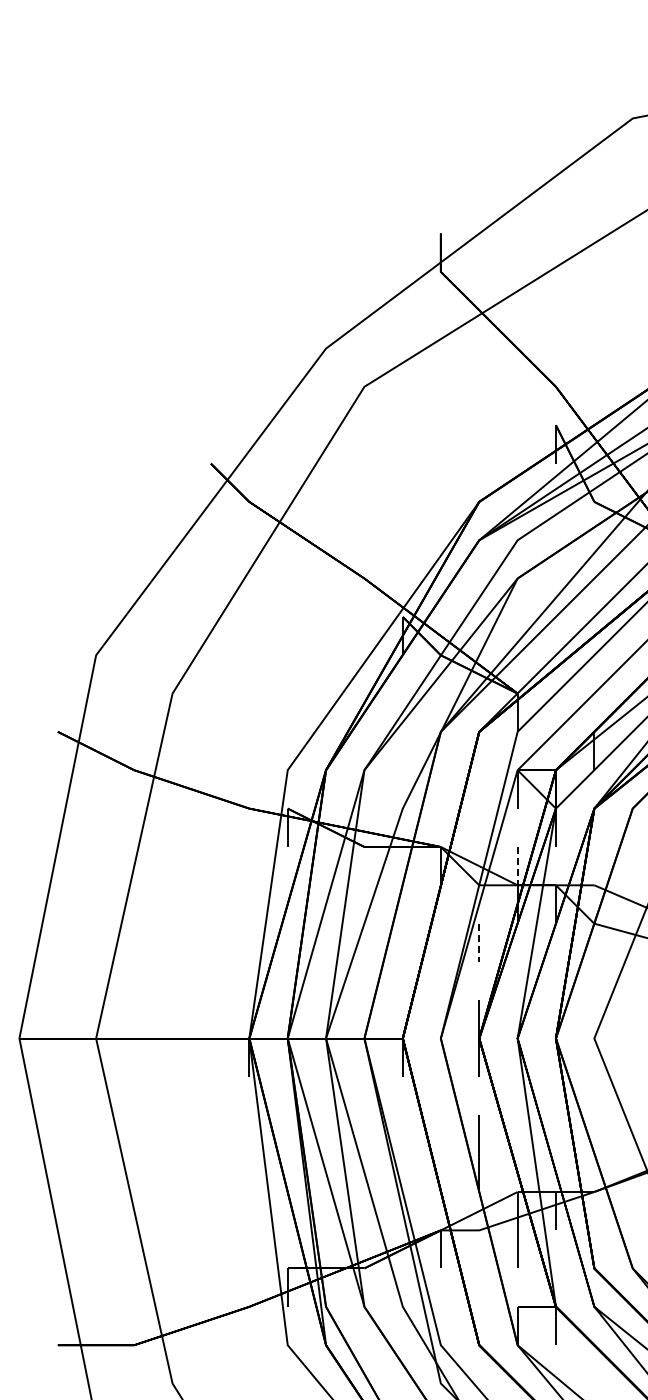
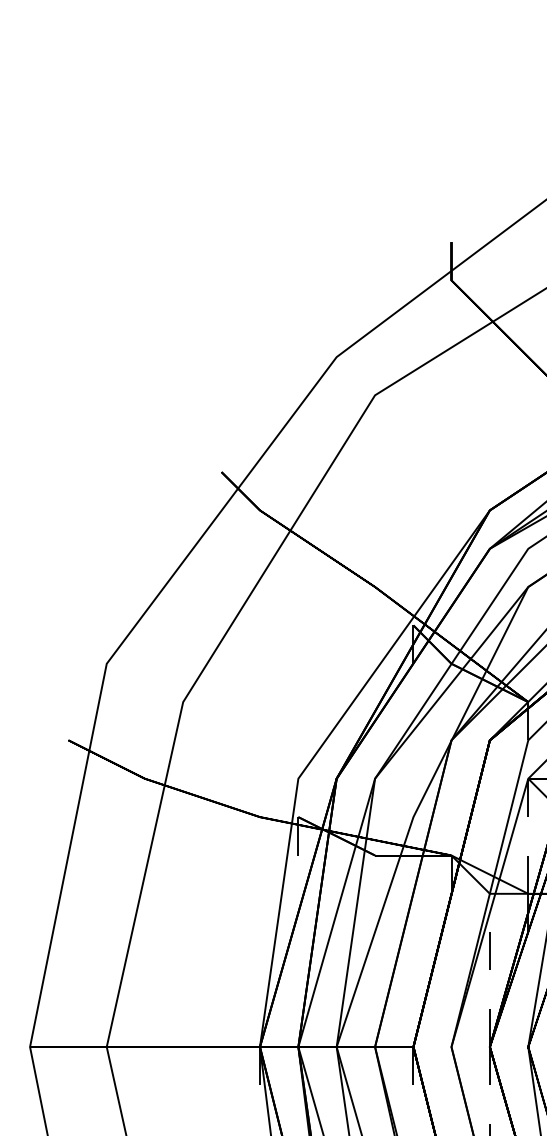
line: (517, 866) -> (528, 875), dashed -> solid
line: (479, 943) -> (490, 952), dashed -> solid

